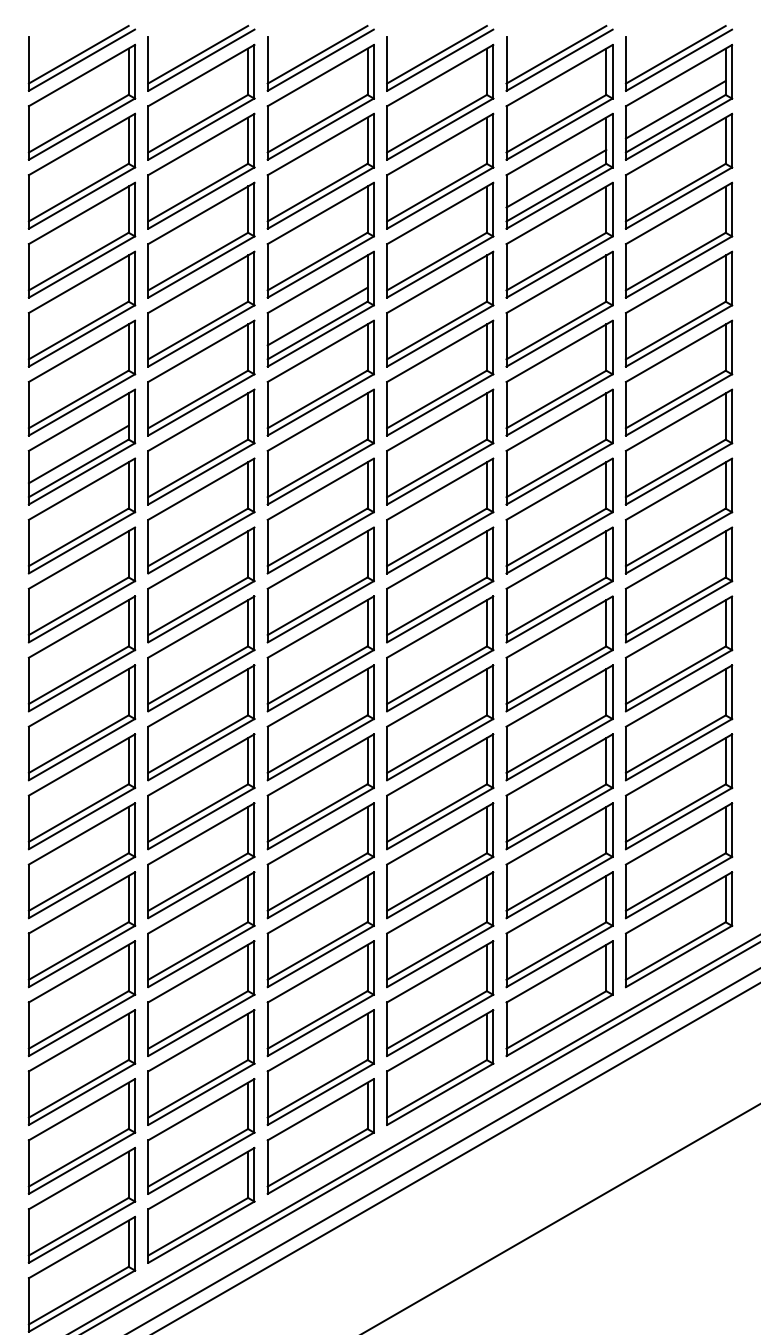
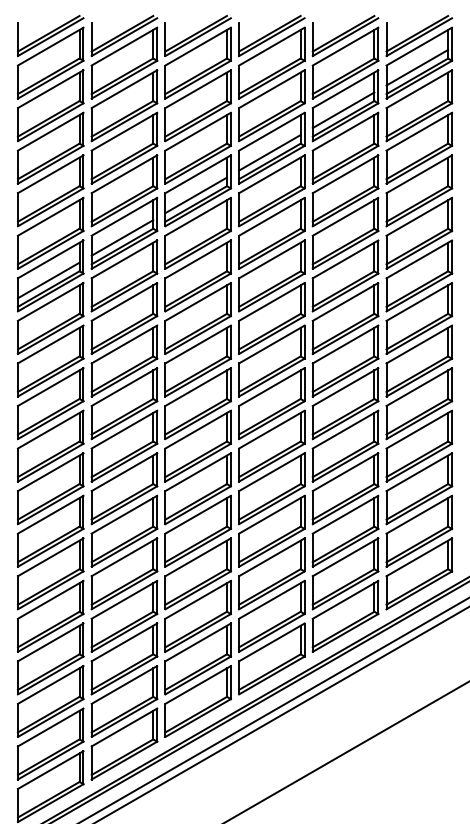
line: (436, 247) -> (269, 152), added
line: (198, 384) -> (122, 237), added

